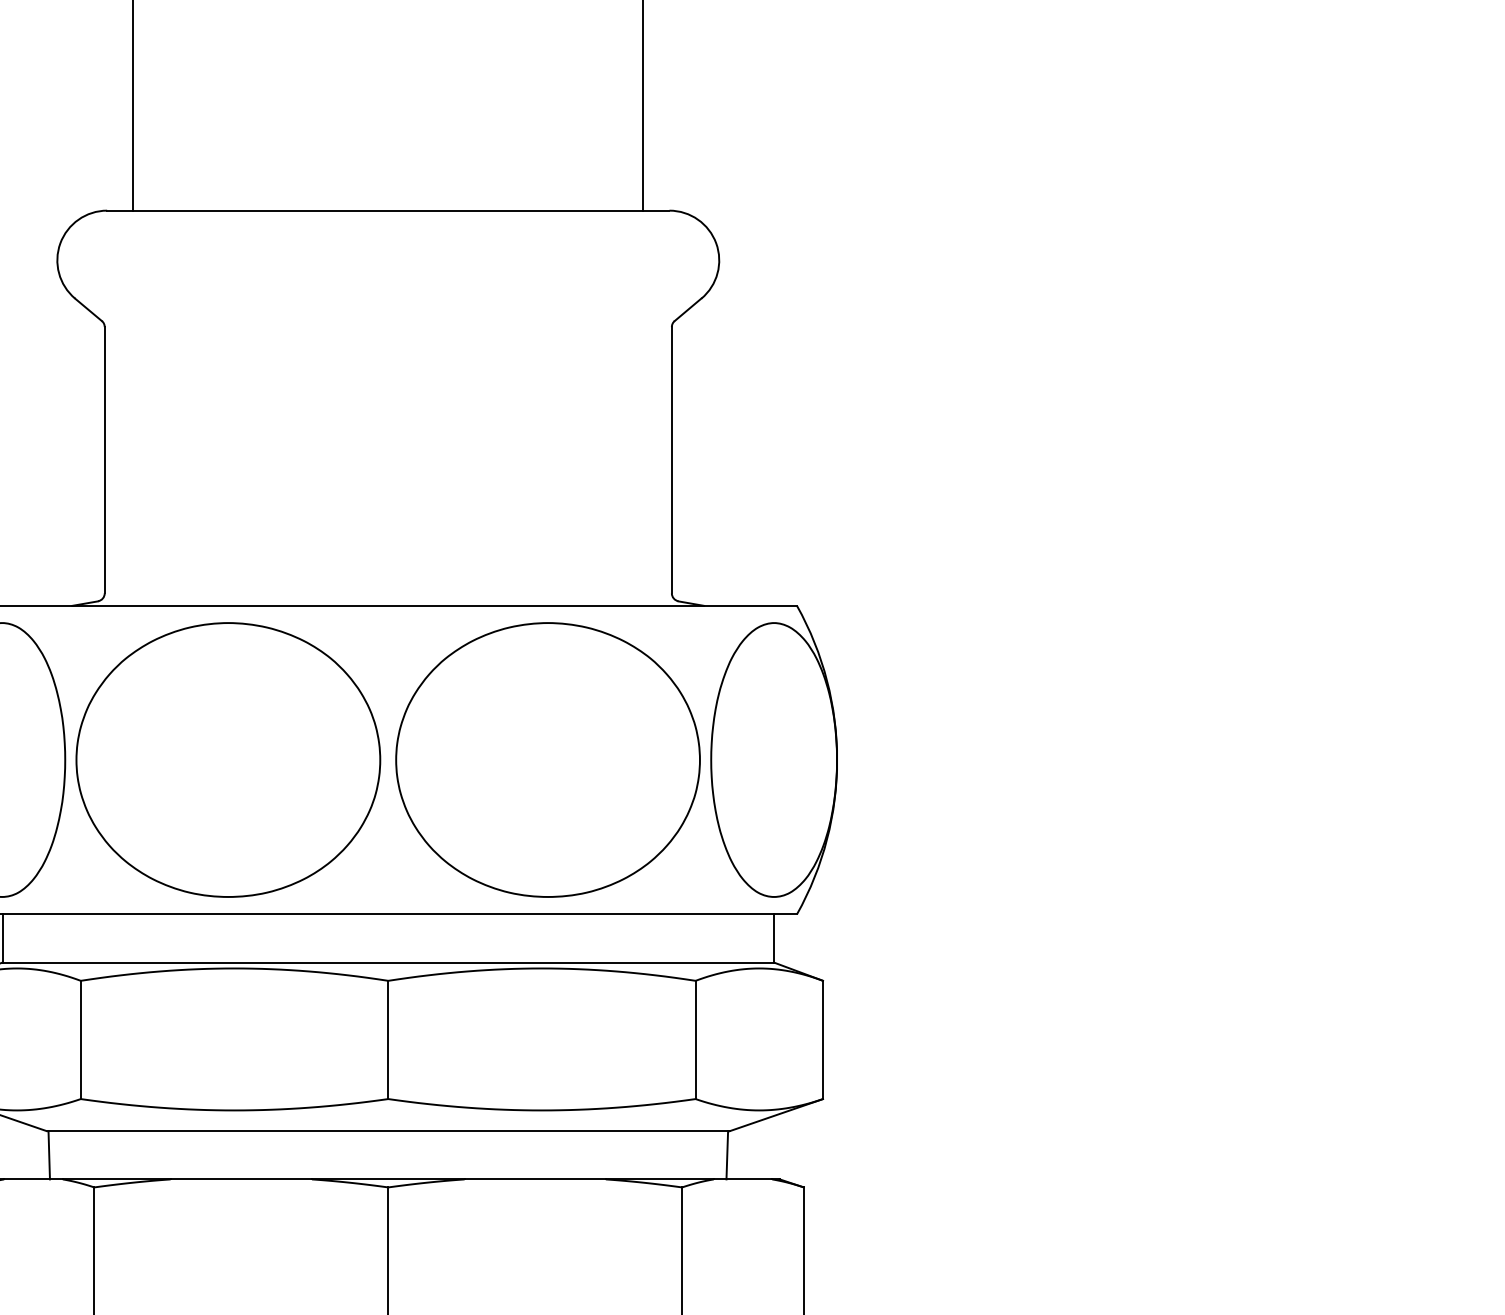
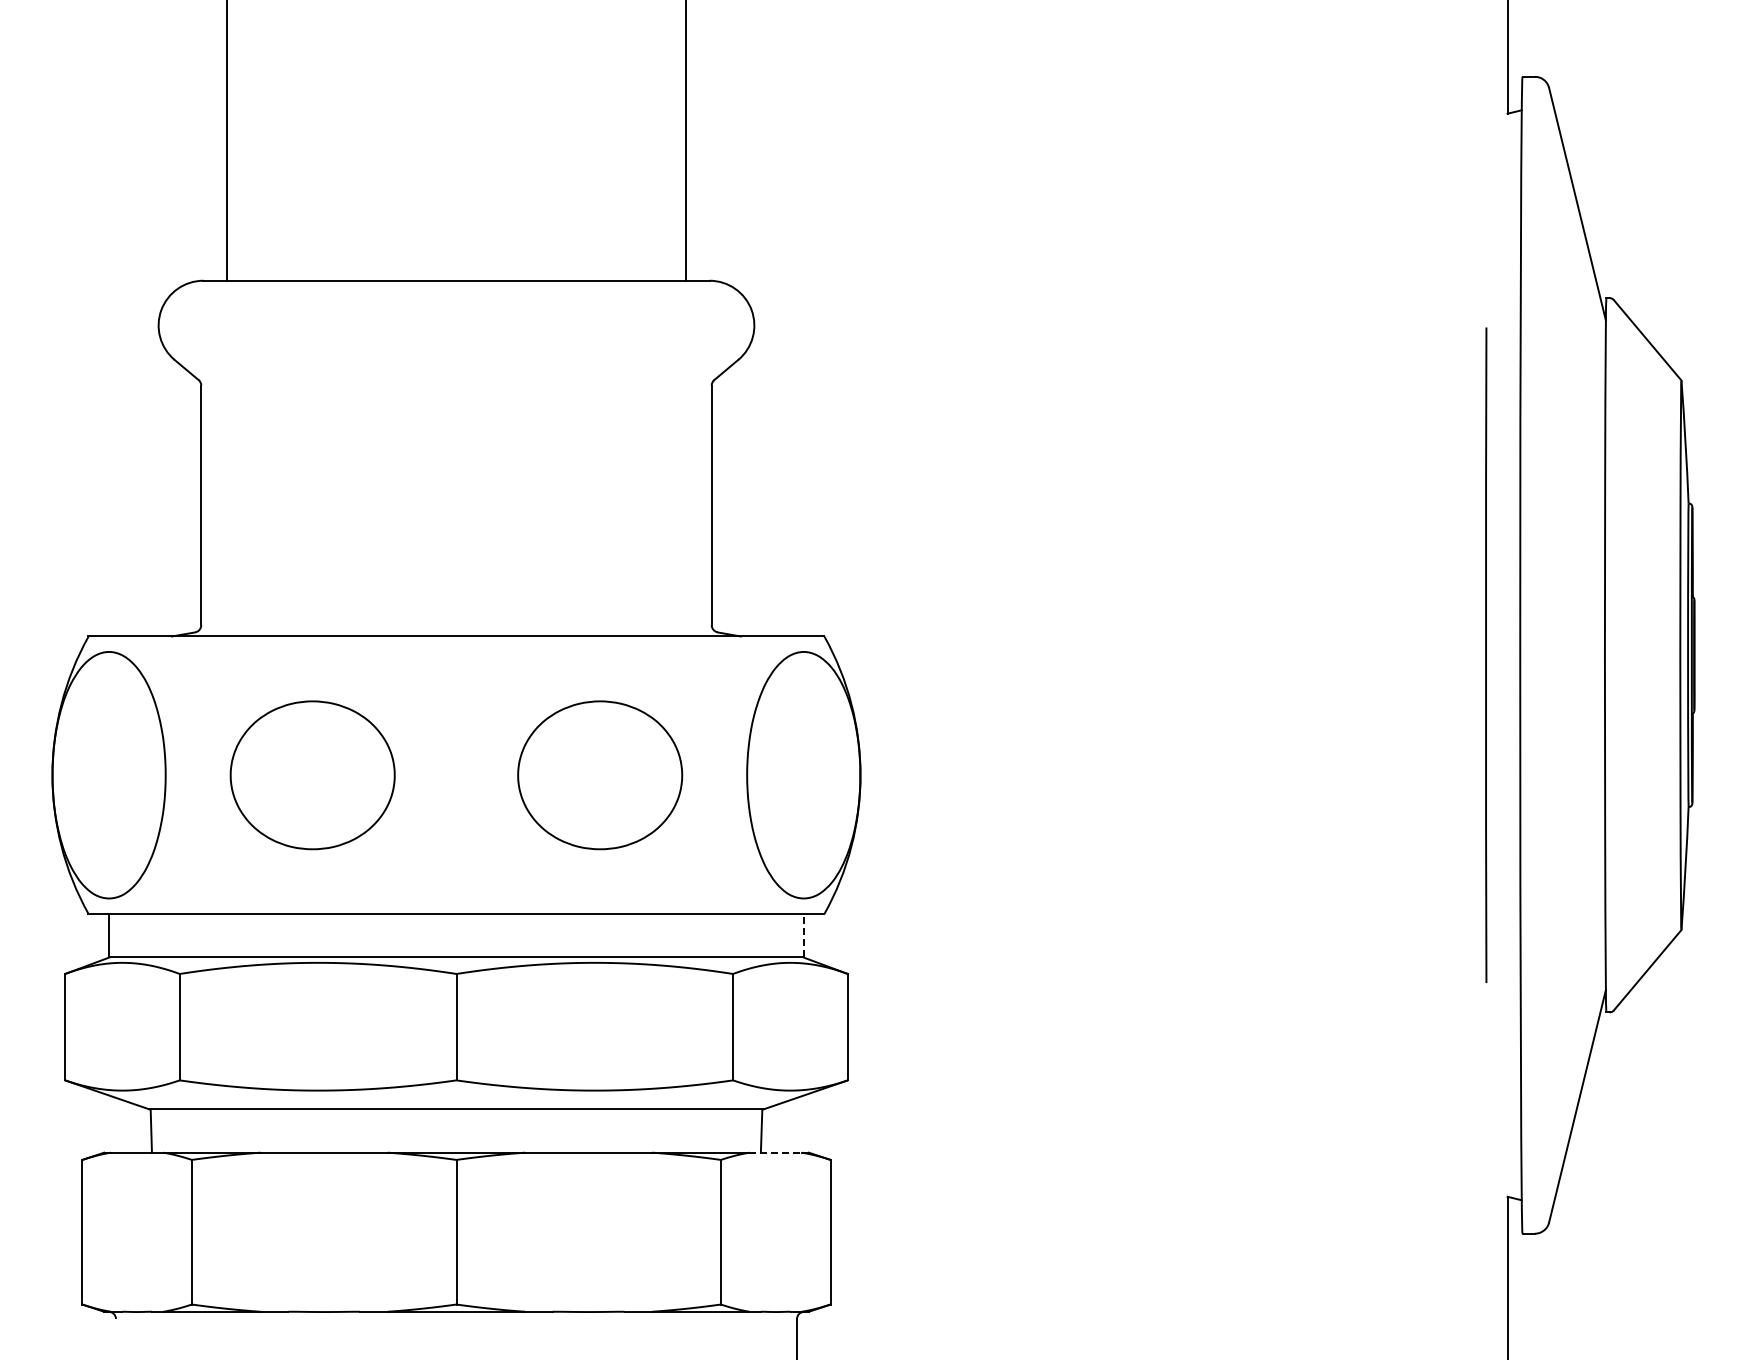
part: (228, 760) -> (312, 775), size x0.6
part: (547, 760) -> (599, 775), size x0.6
line: (773, 938) -> (803, 935), solid -> dashed
line: (743, 1179) -> (776, 1152), solid -> dashed

